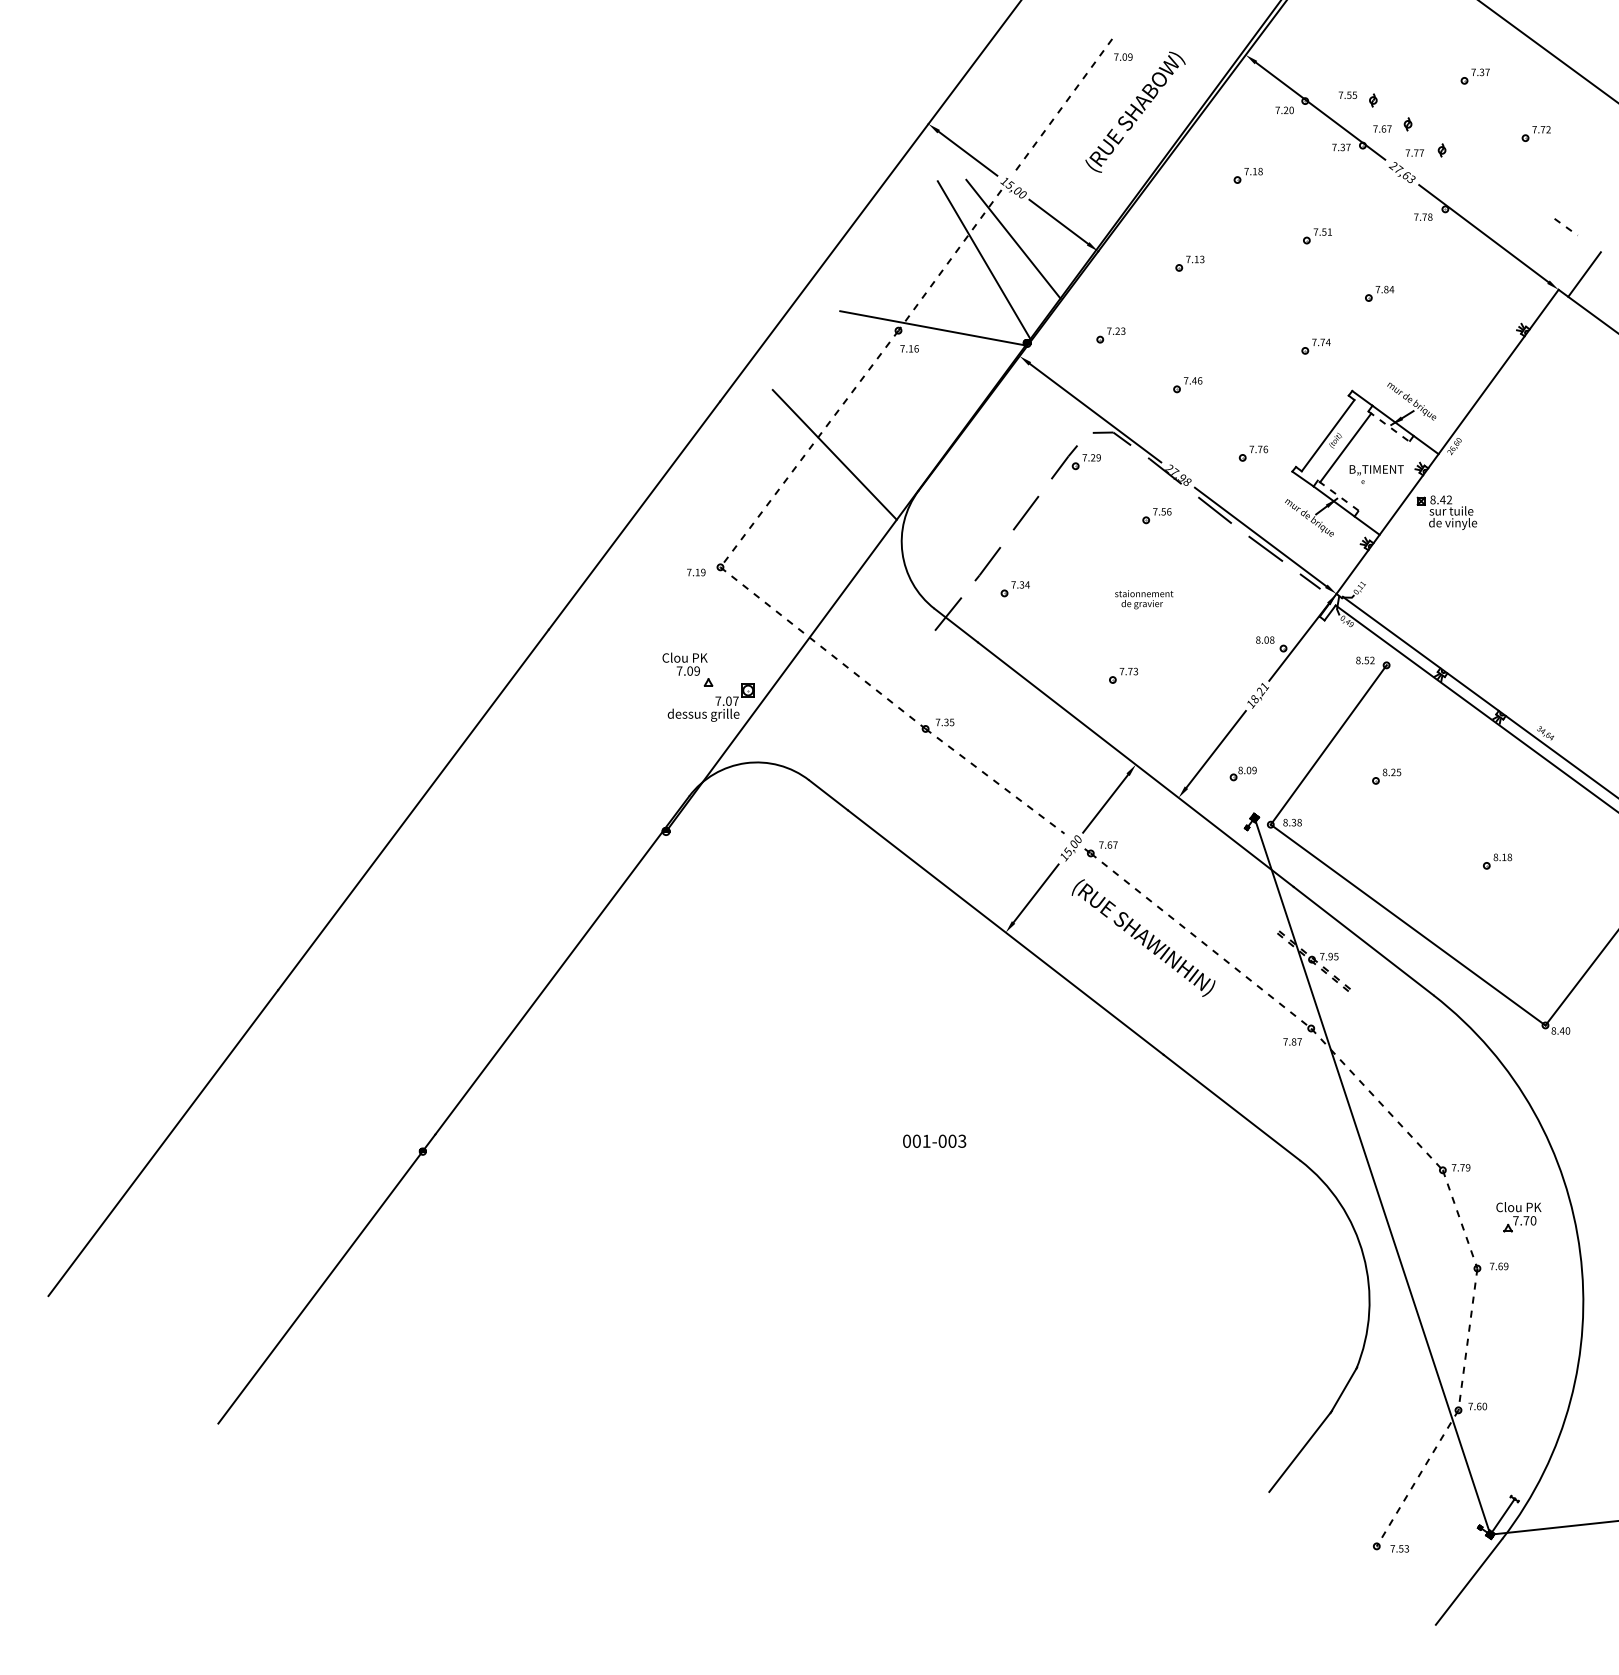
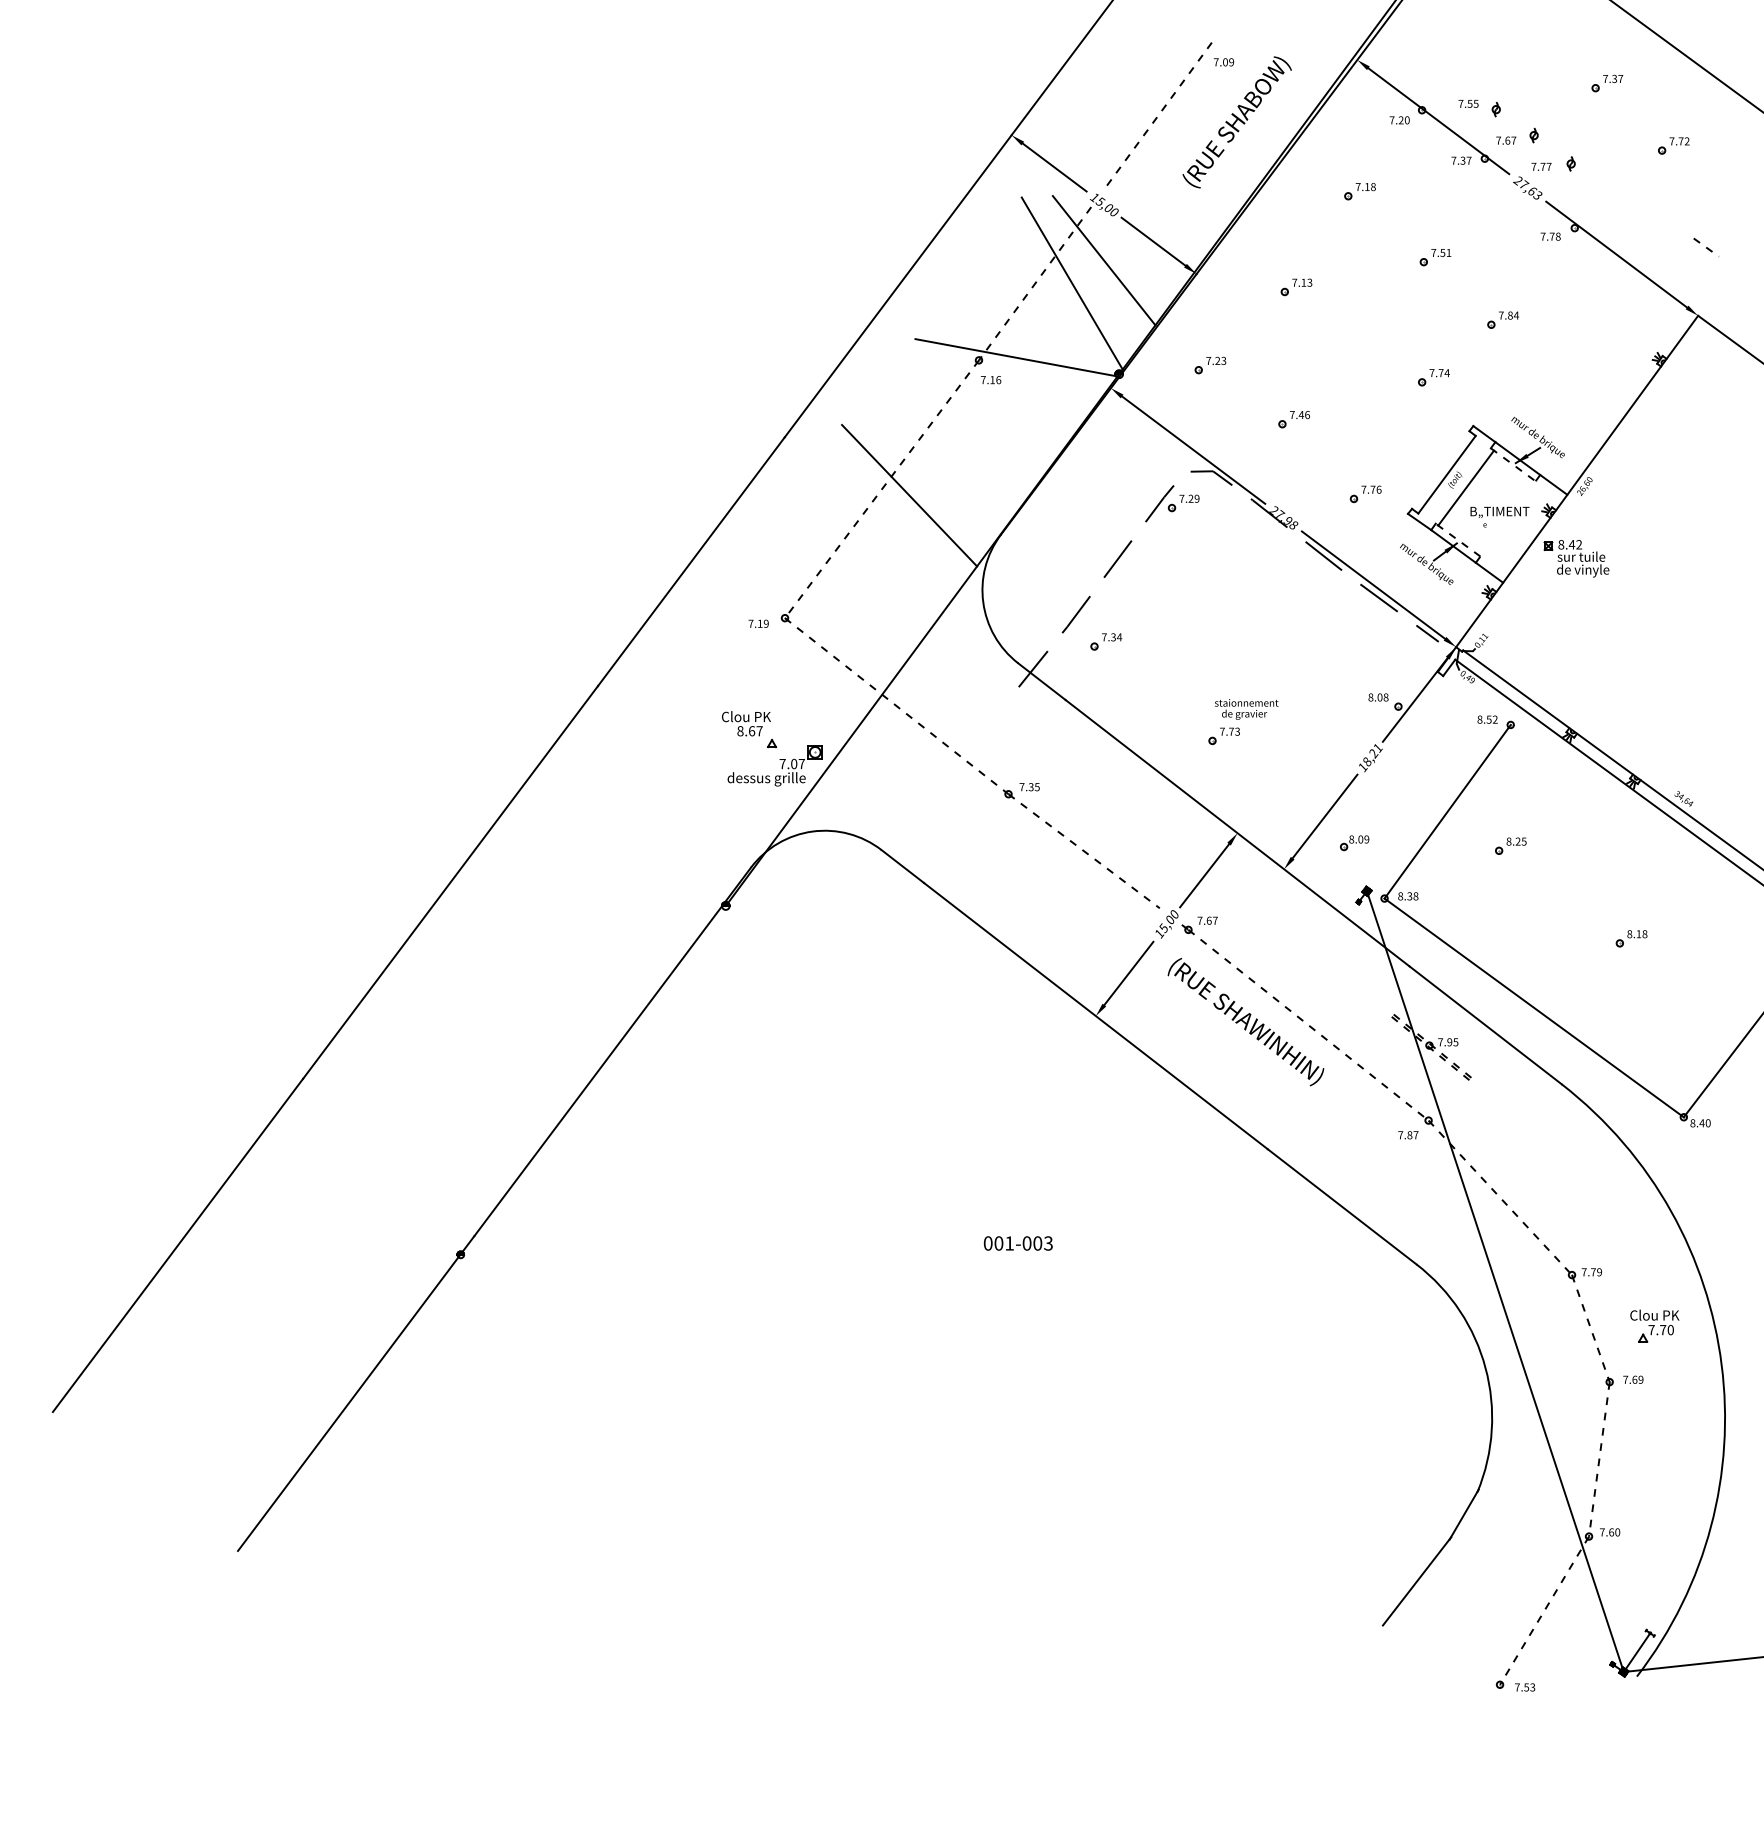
line: (1584, 273) -> (1726, 298), removed
part: (1156, 515) -> (1260, 561), removed
text: (1144, 599) -> (1246, 709), moved
text: (687, 671) -> (749, 731), 7.09 -> 8.67
line: (1469, 1581) -> (1600, 1723), removed

